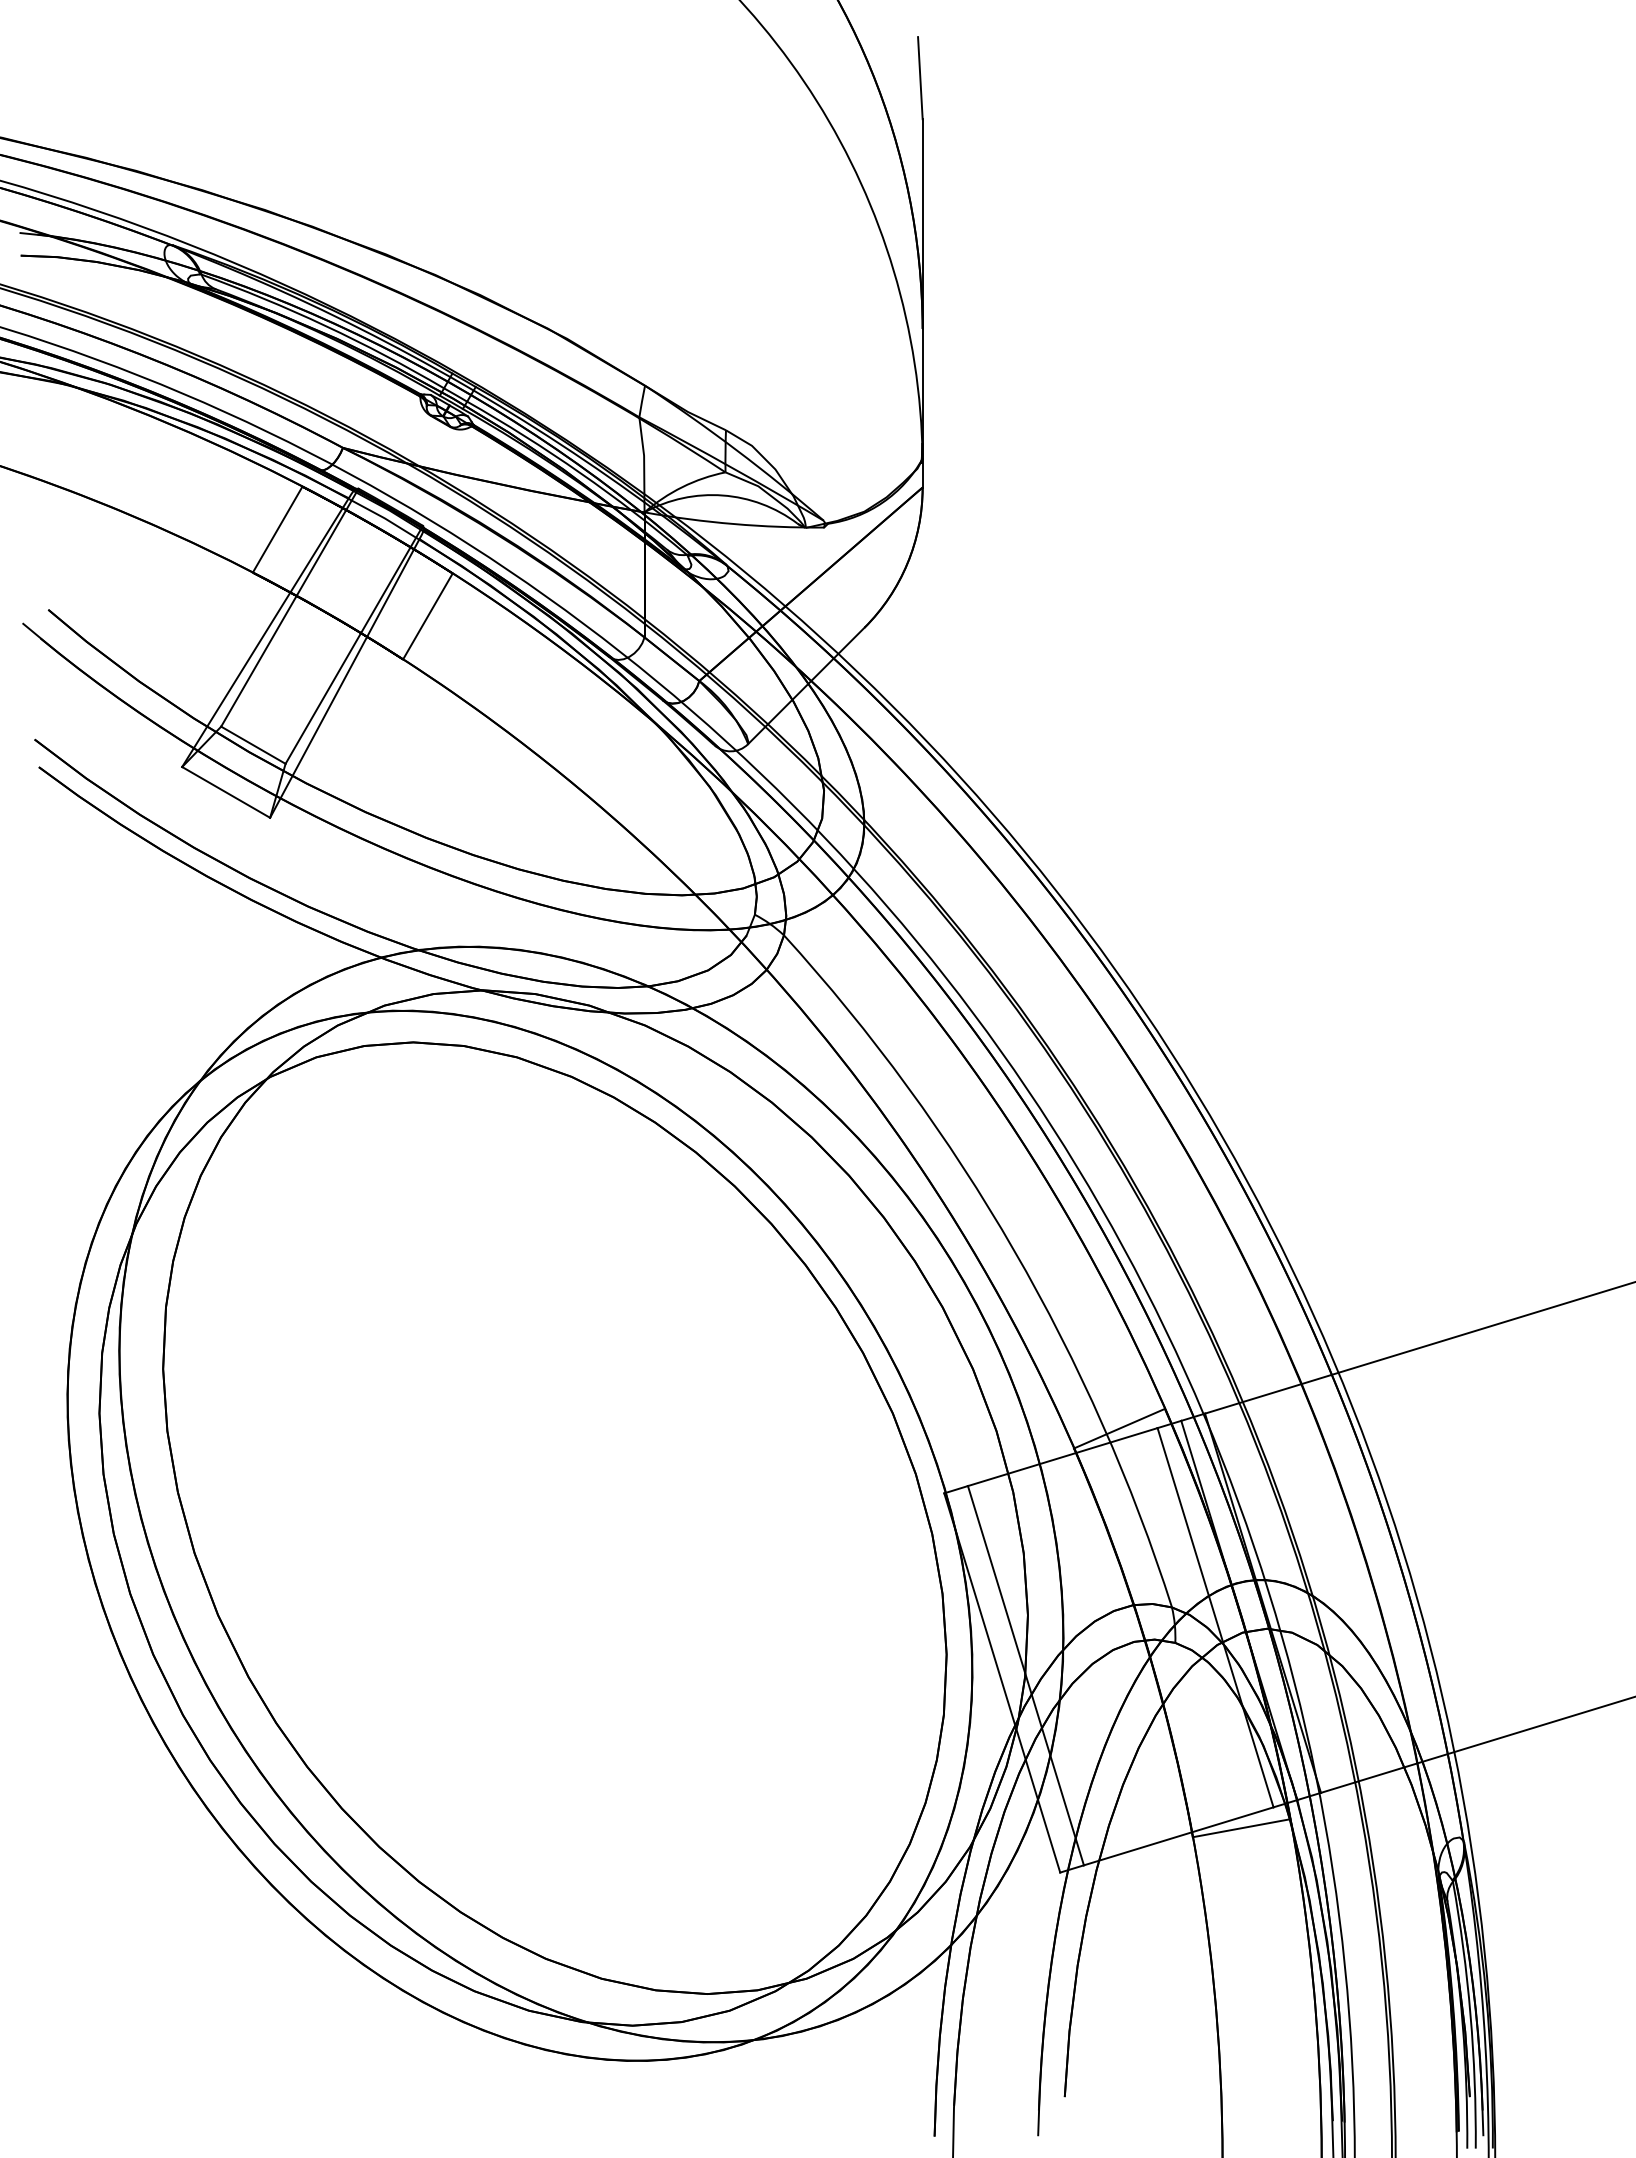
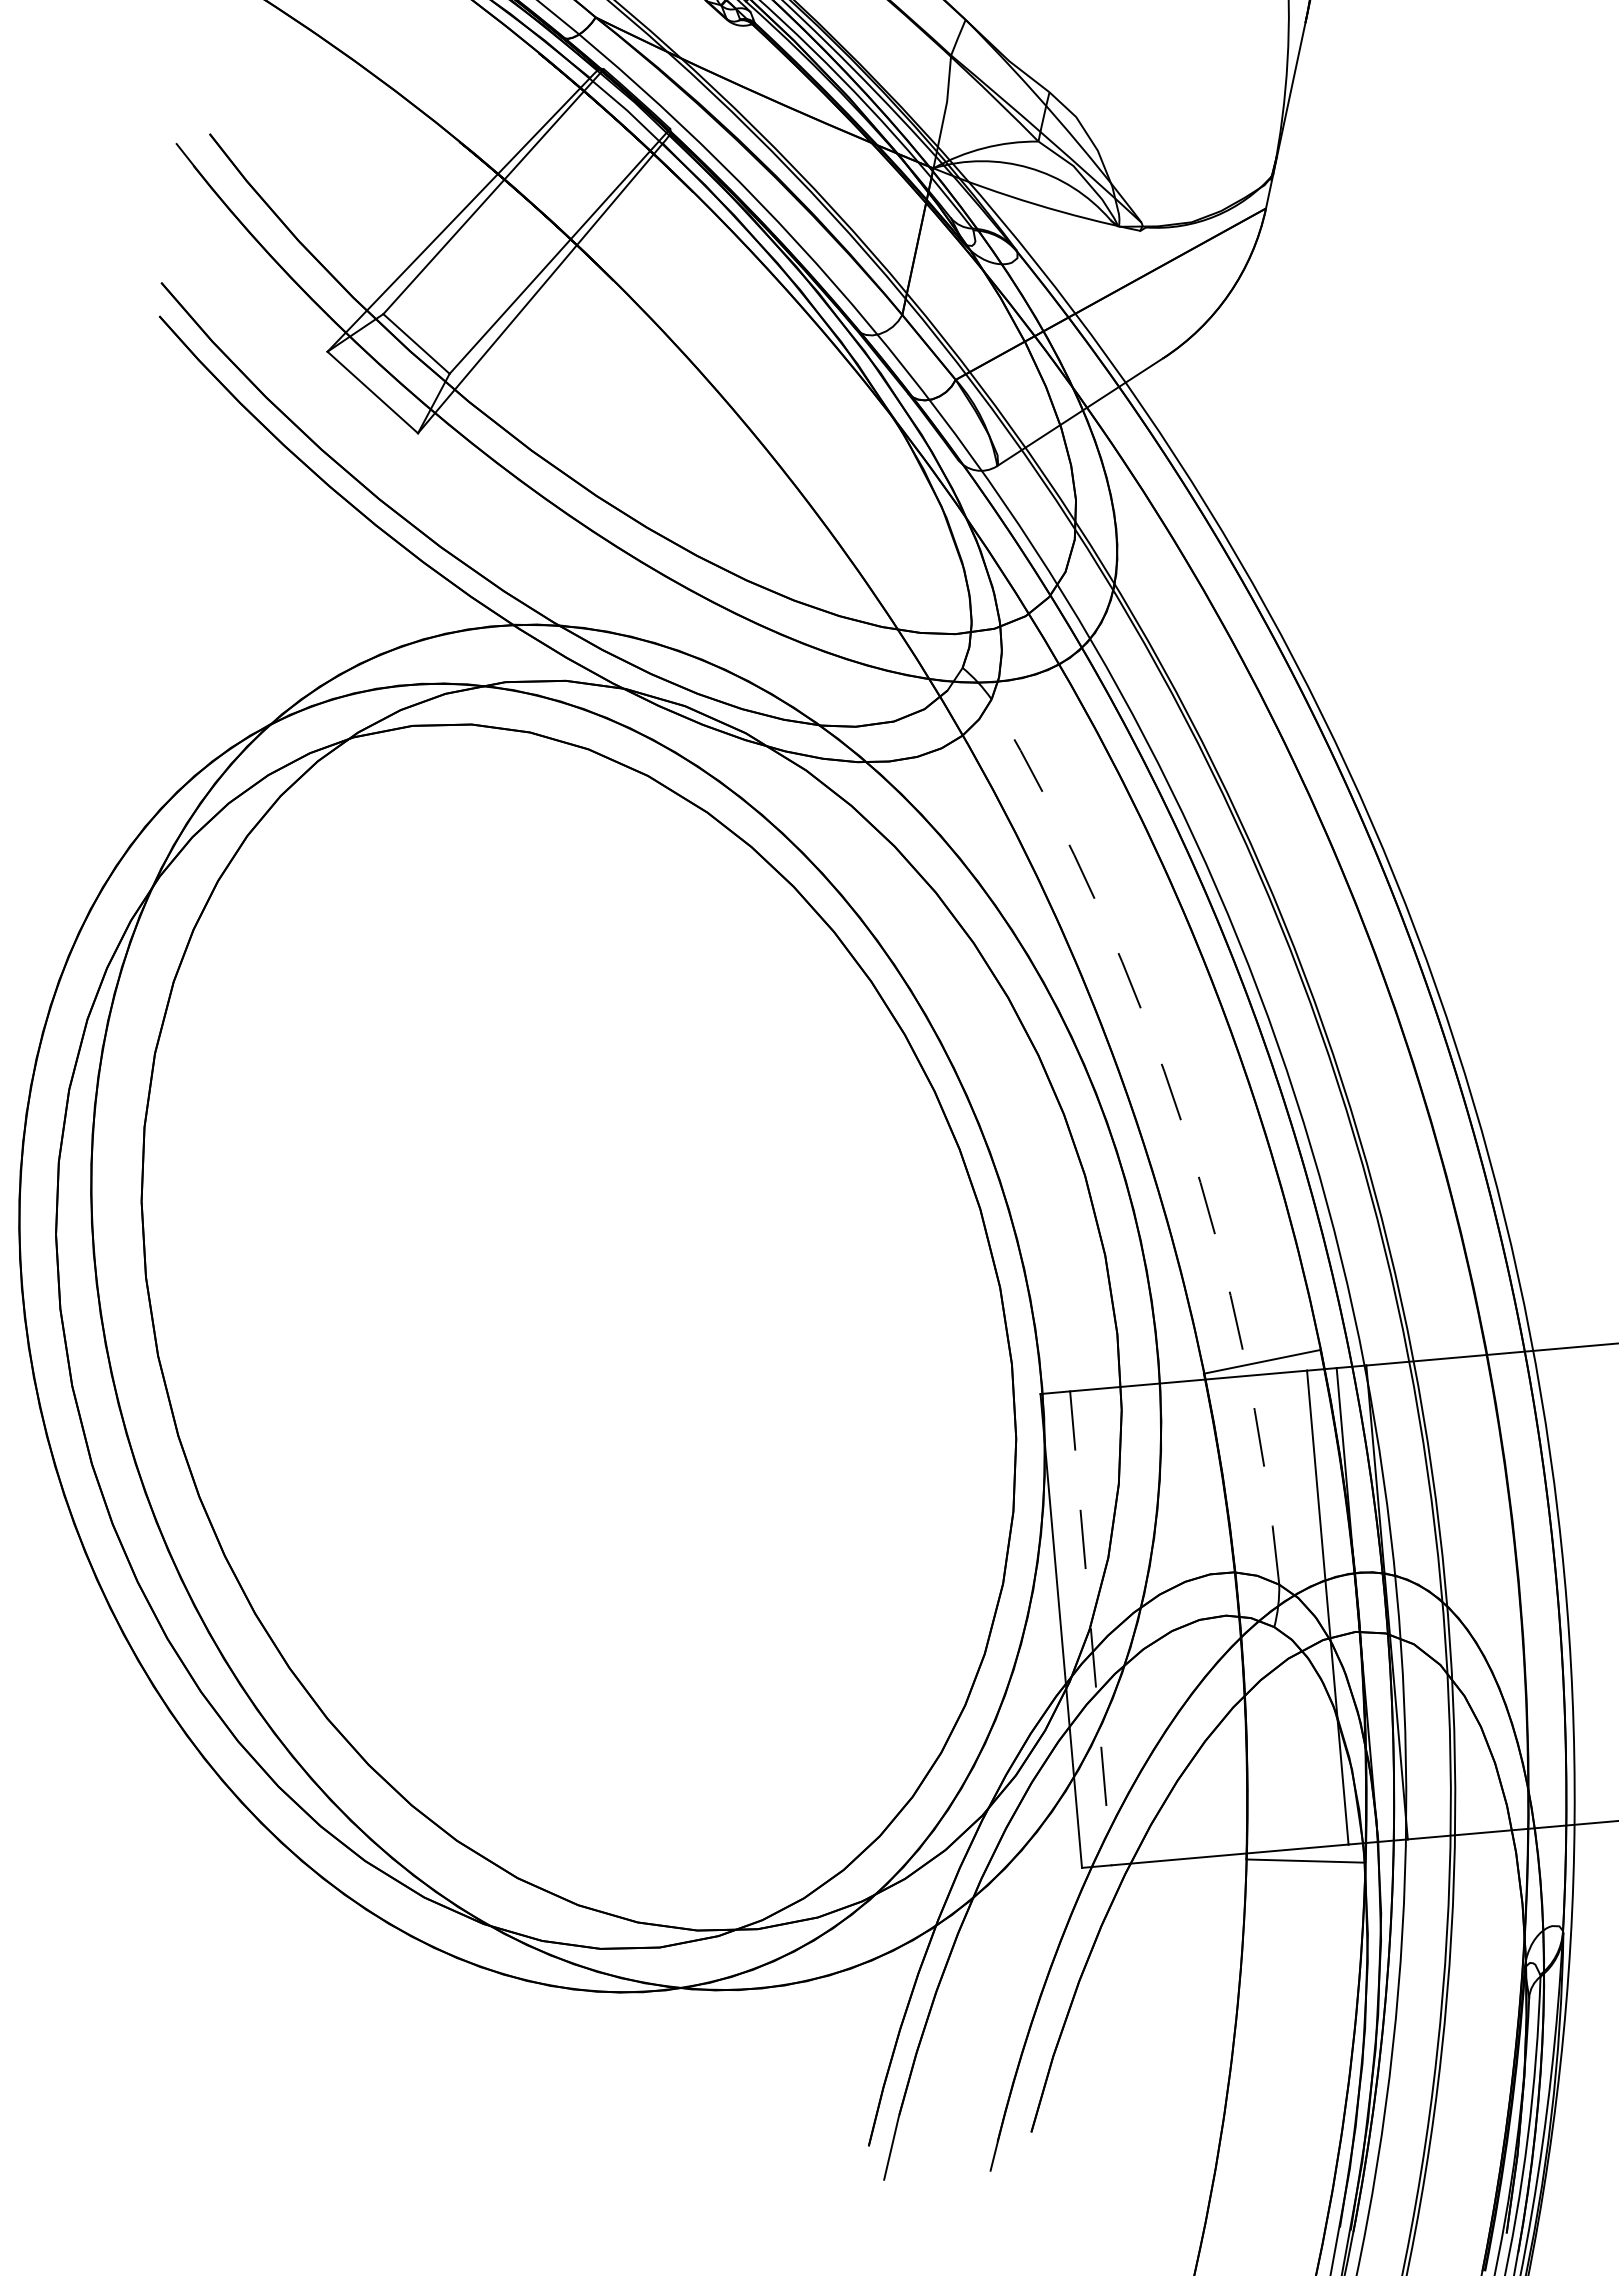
line: (277, 529) -> (498, 96), removed
line: (427, 616) -> (652, 236), removed
arc: (1014, 1250) -> (1183, 1126), solid -> dashed
line: (1026, 1676) -> (1091, 1629), solid -> dashed

